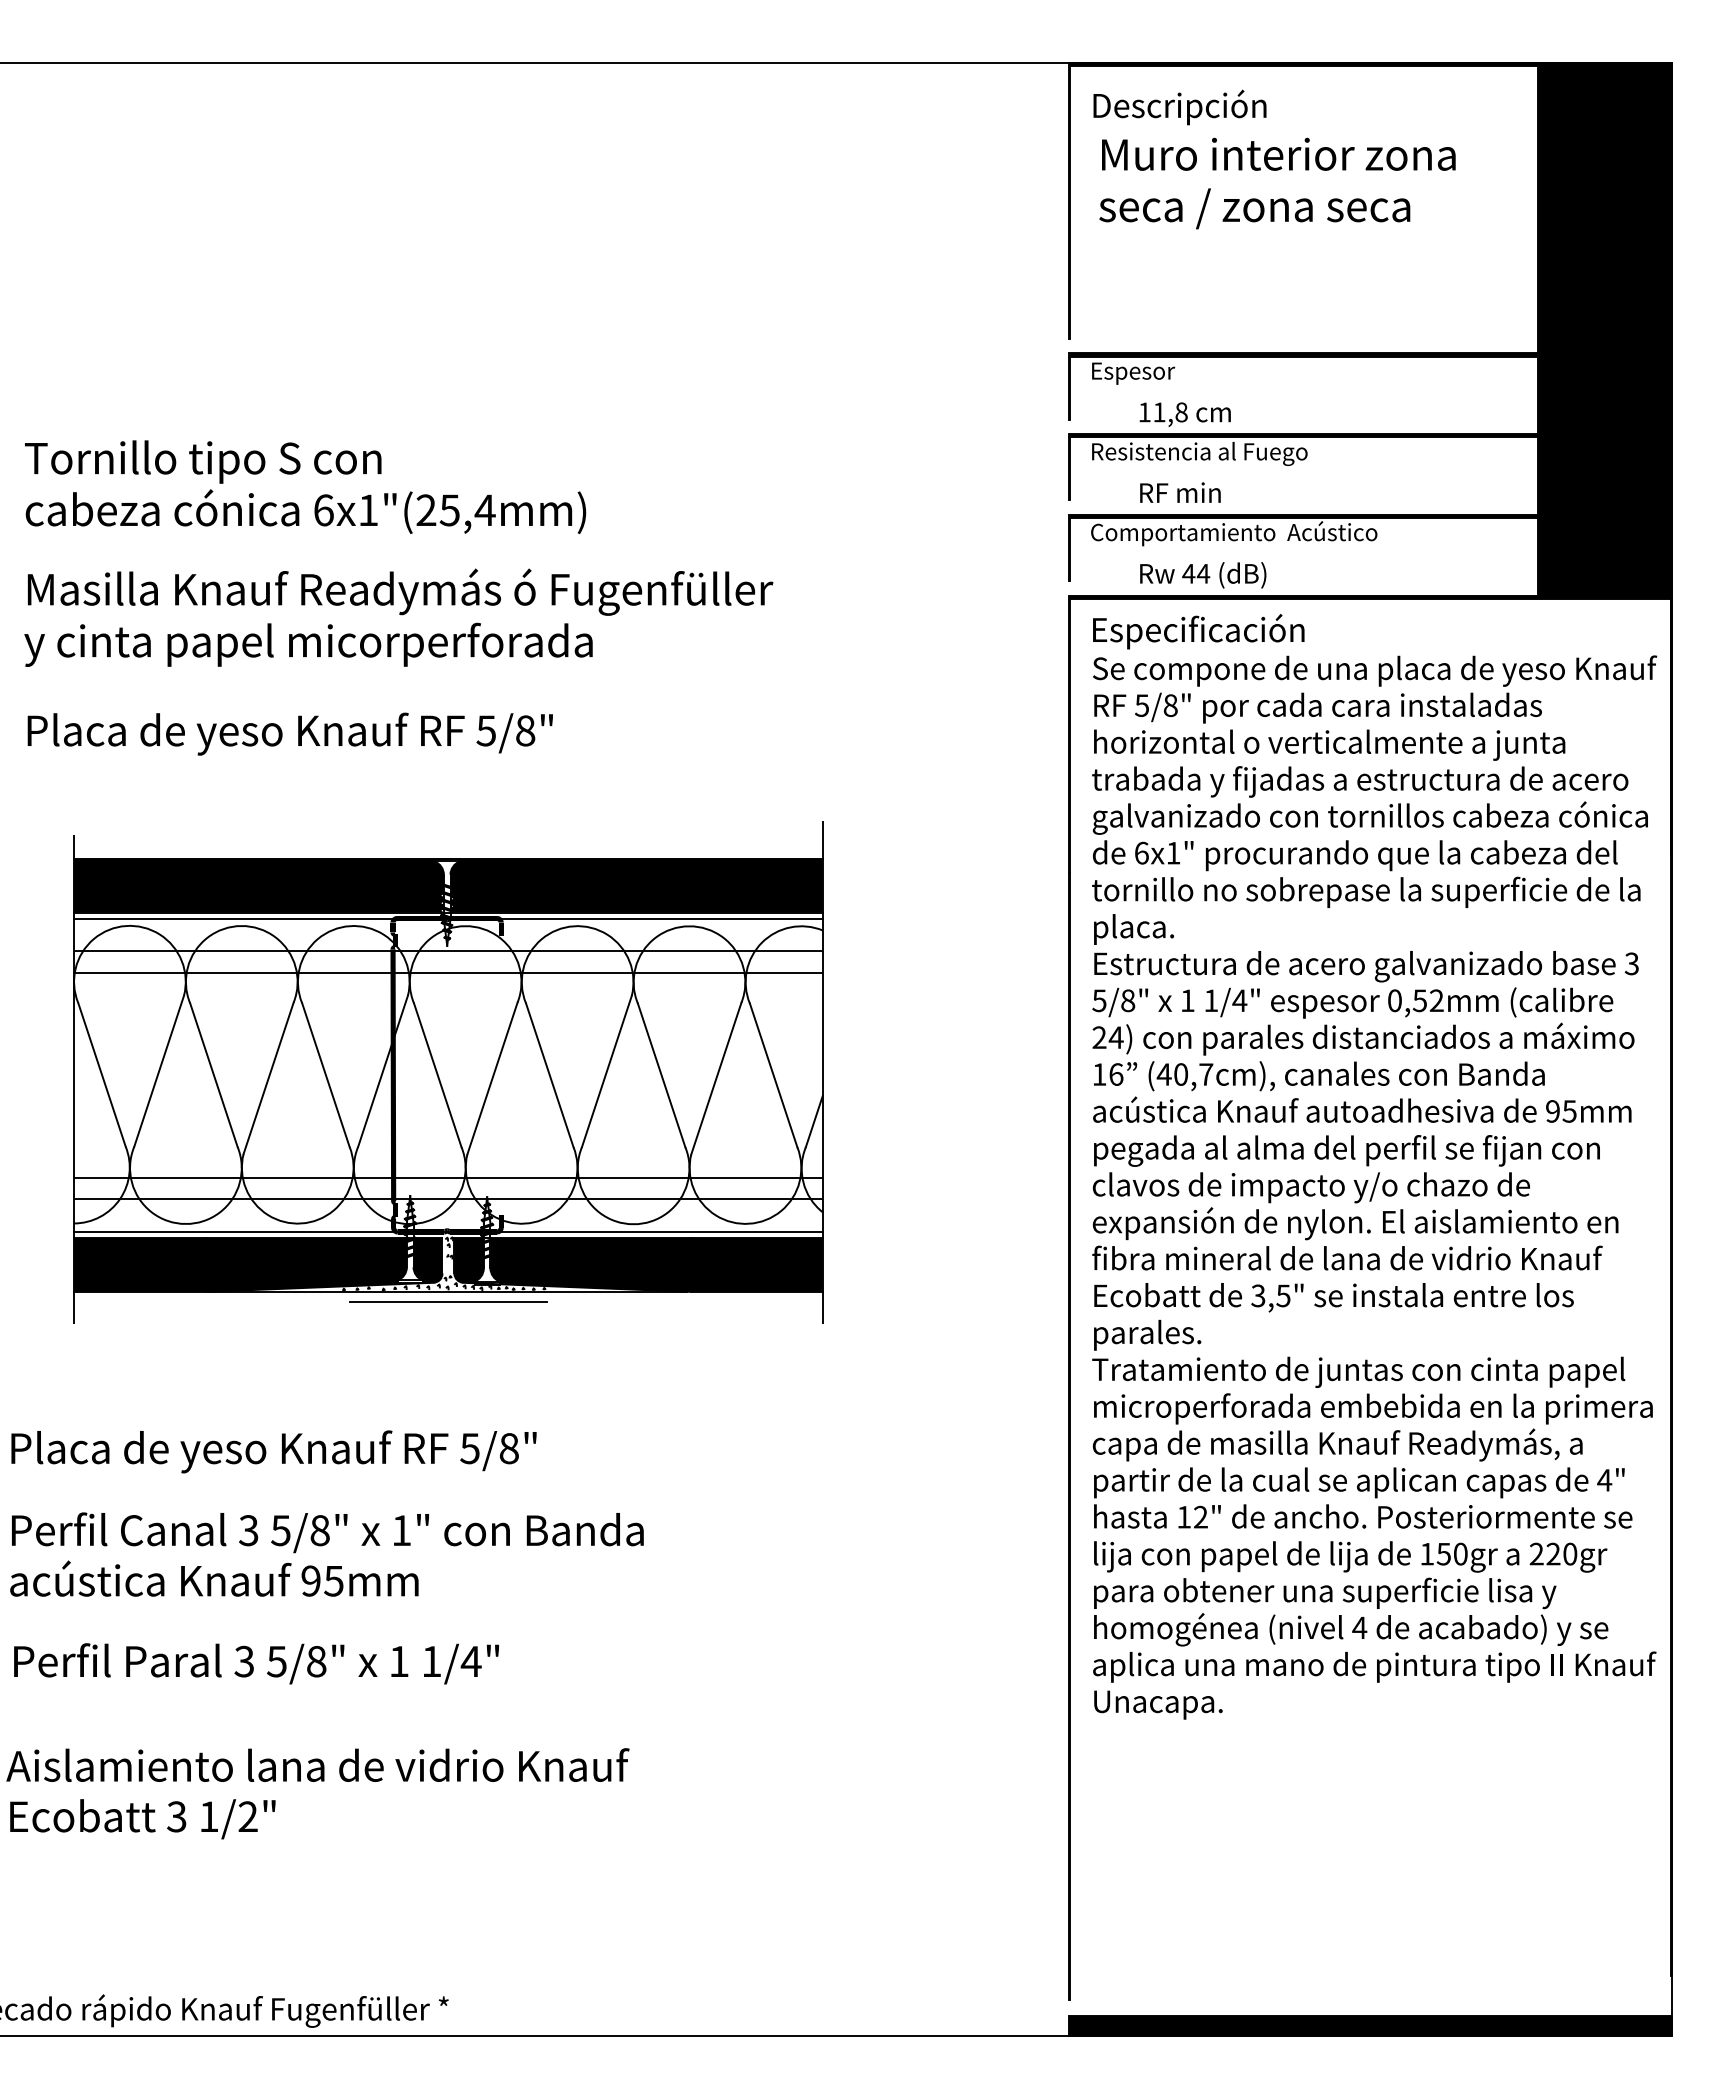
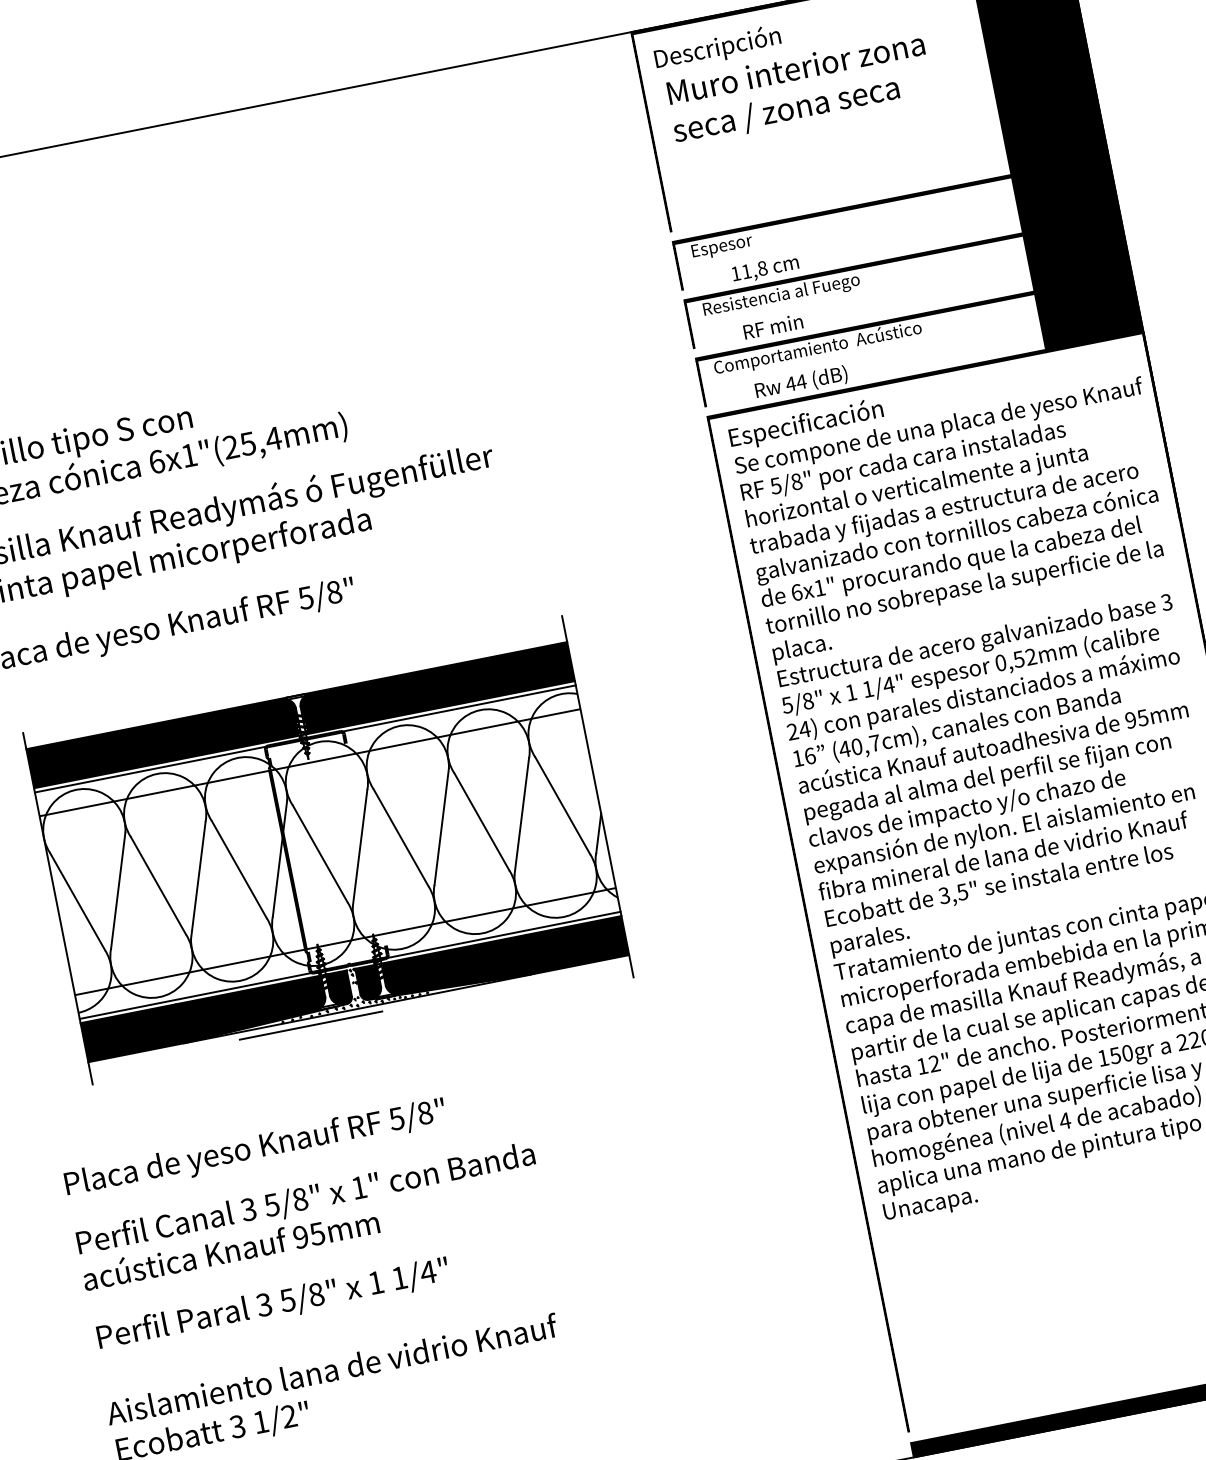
line: (448, 972) -> (313, 777), removed
line: (448, 1177) -> (342, 926), removed
line: (448, 1301) -> (311, 1025), moved

